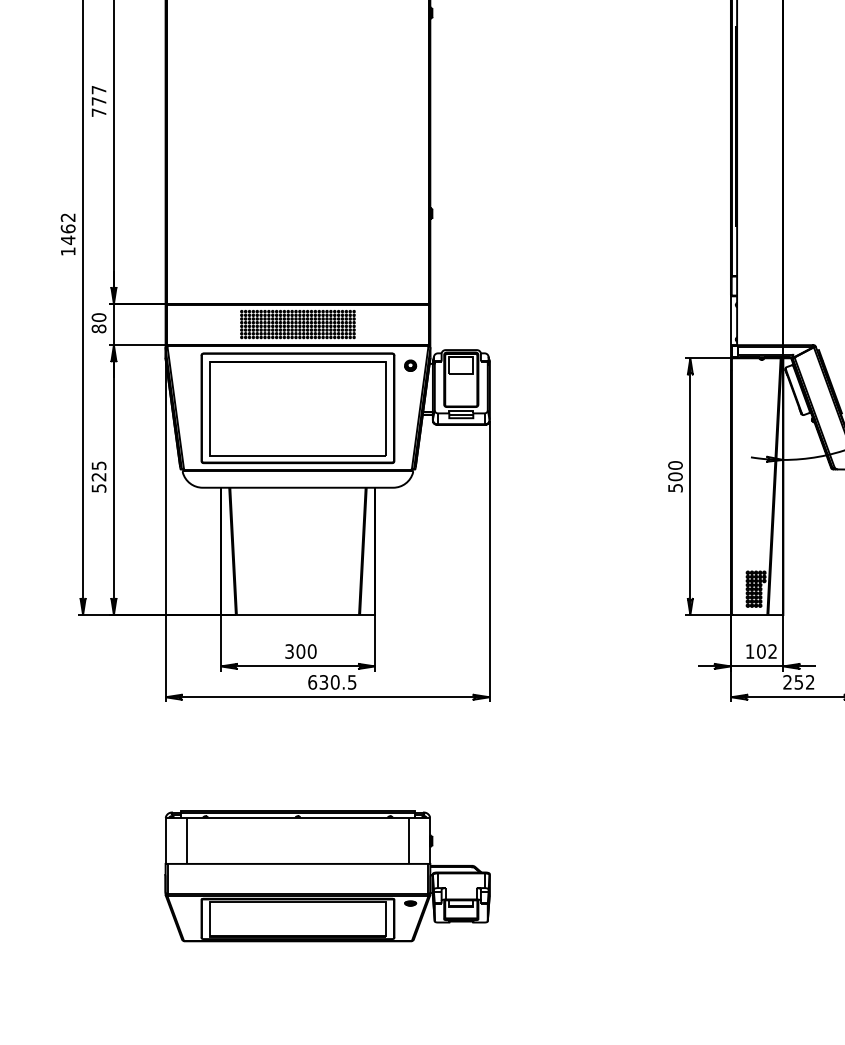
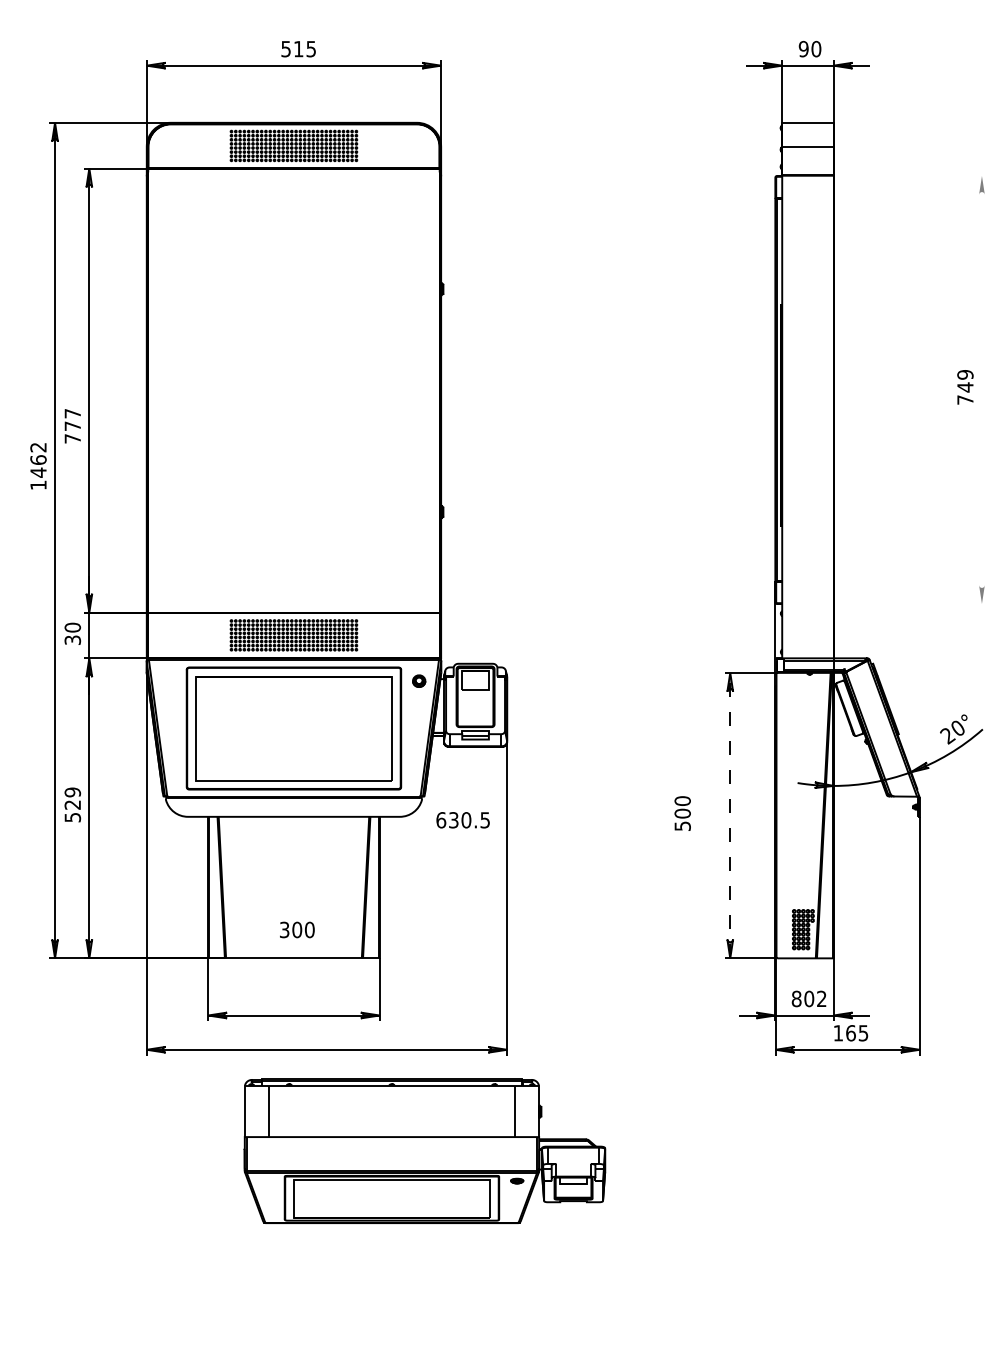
text: (98, 101) -> (72, 426), moved
text: (68, 234) -> (38, 466), moved
text: (98, 329) -> (72, 640), 80 -> 30
text: (98, 465) -> (72, 792), 525 -> 529
text: (675, 476) -> (682, 813), moved
line: (690, 486) -> (730, 815), solid -> dashed
text: (301, 651) -> (297, 929), moved
text: (749, 651) -> (796, 998), 102 -> 802
text: (331, 682) -> (462, 820), moved
text: (798, 682) -> (850, 1033), 252 -> 165
part: (327, 875) -> (424, 1150), moved

